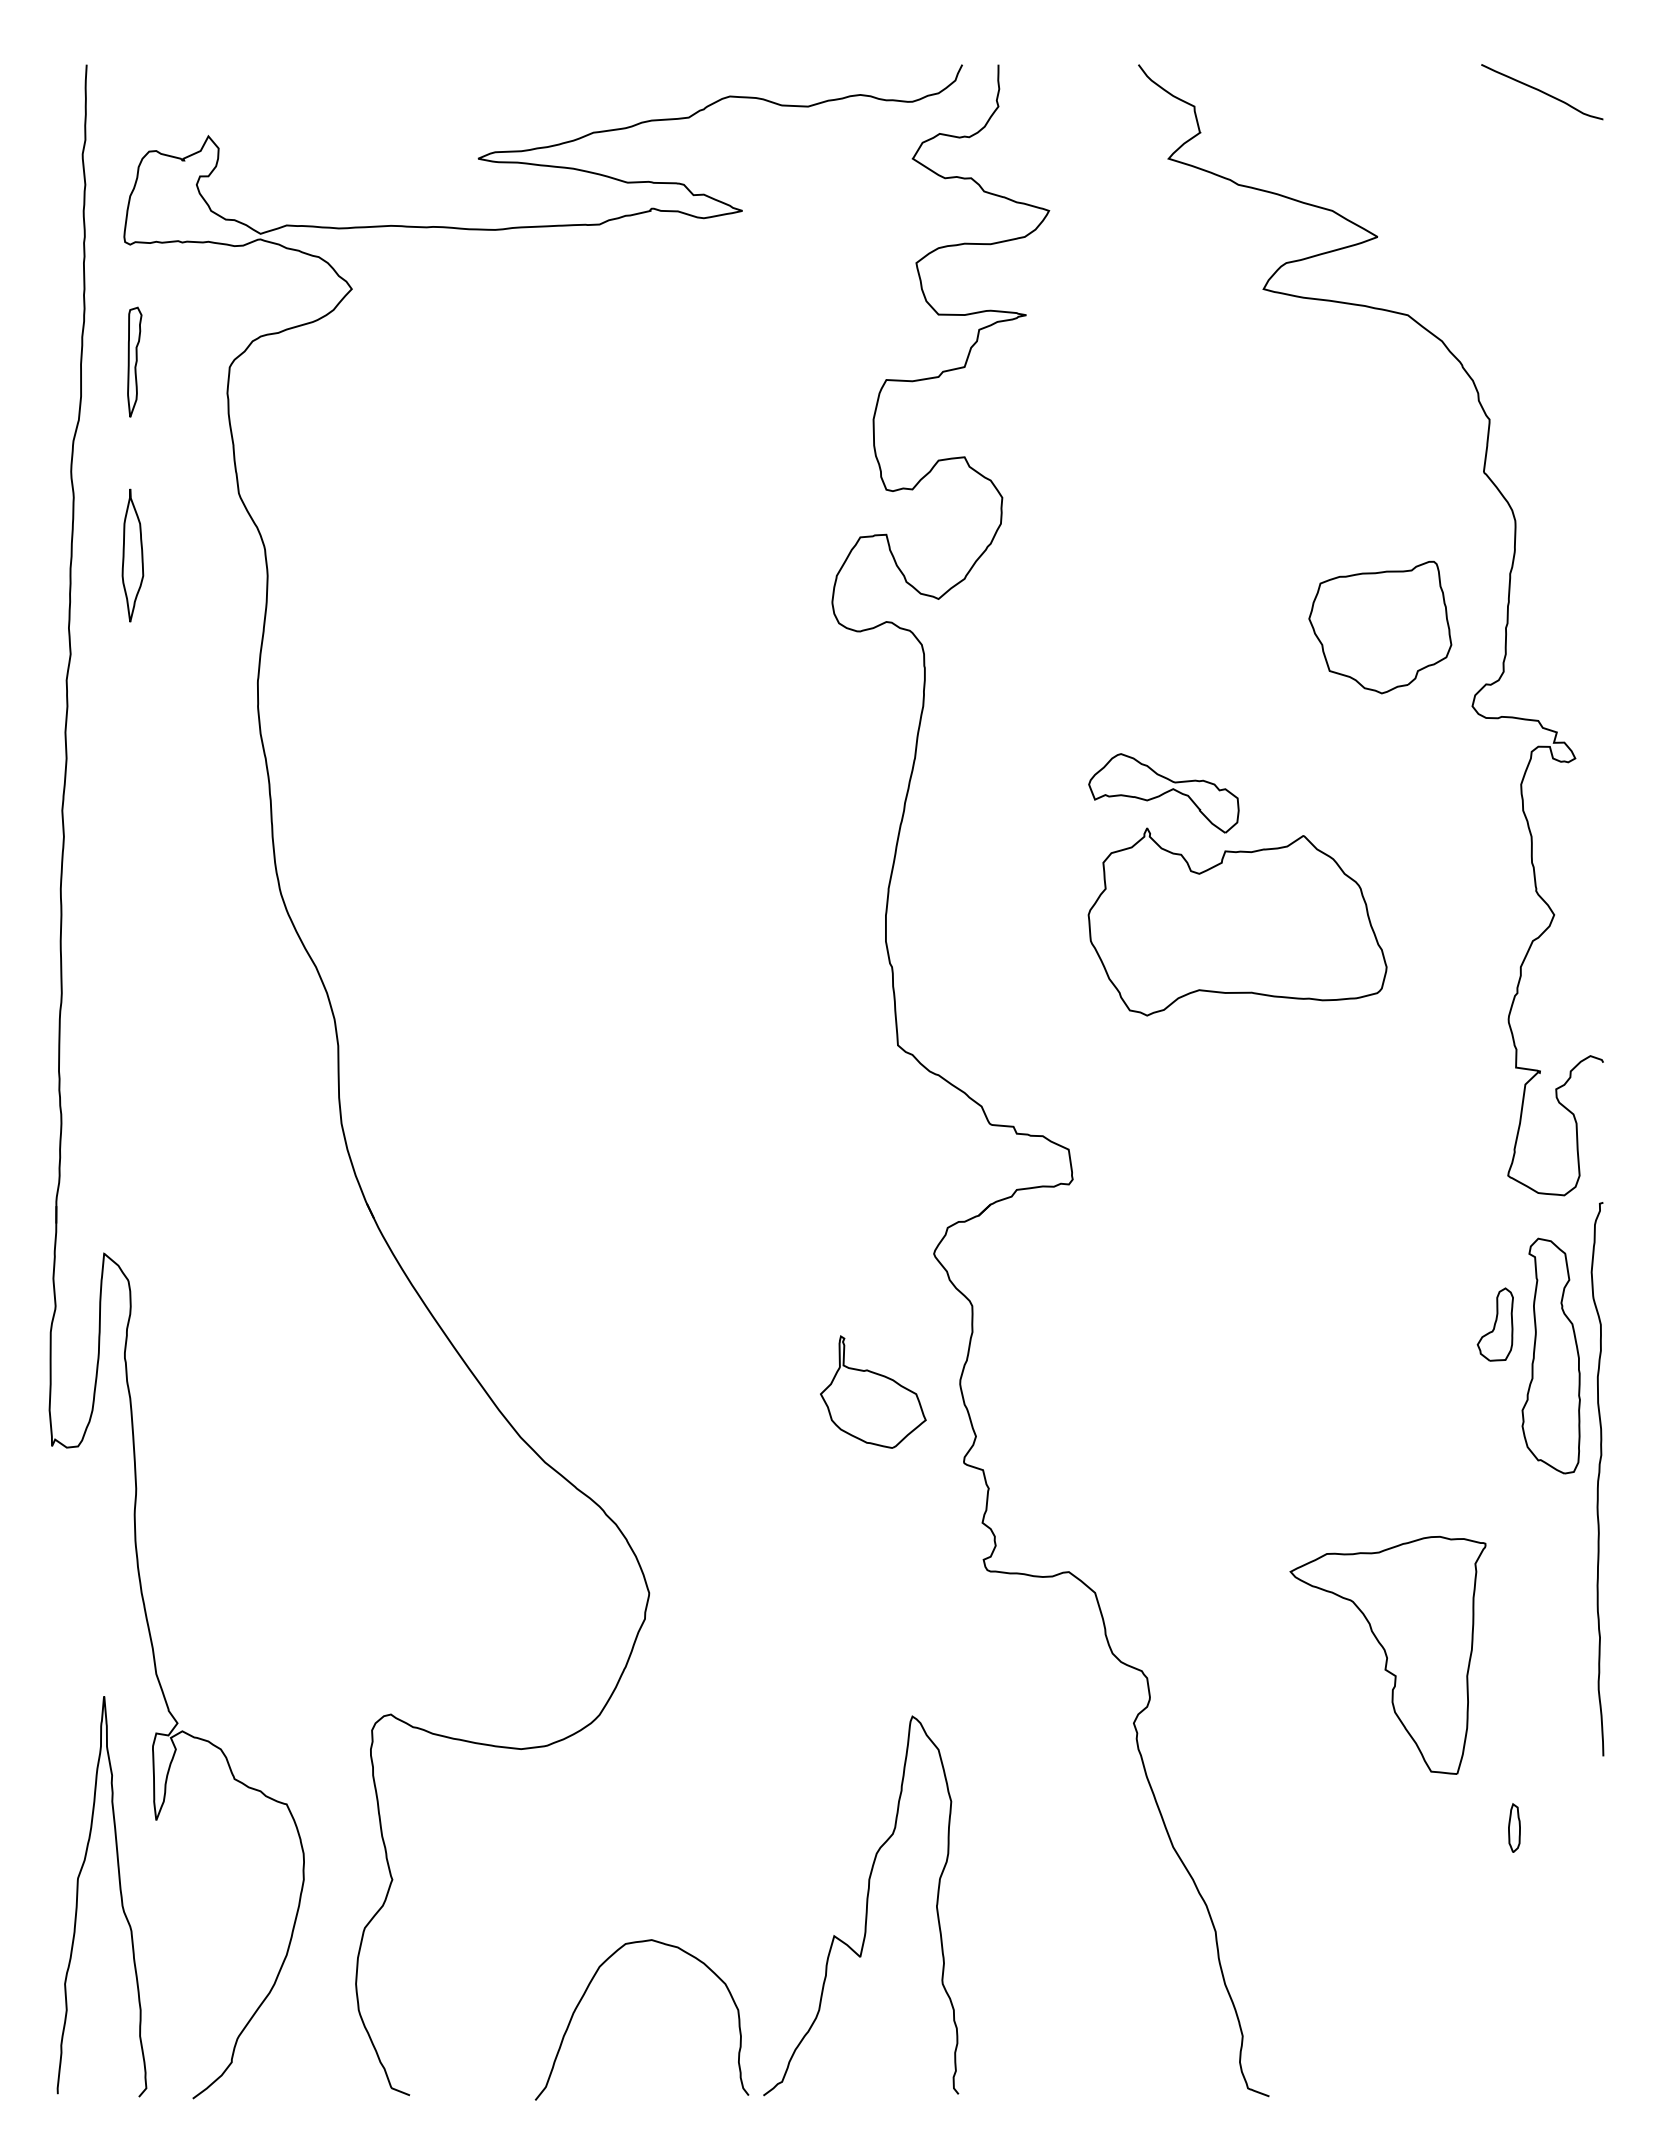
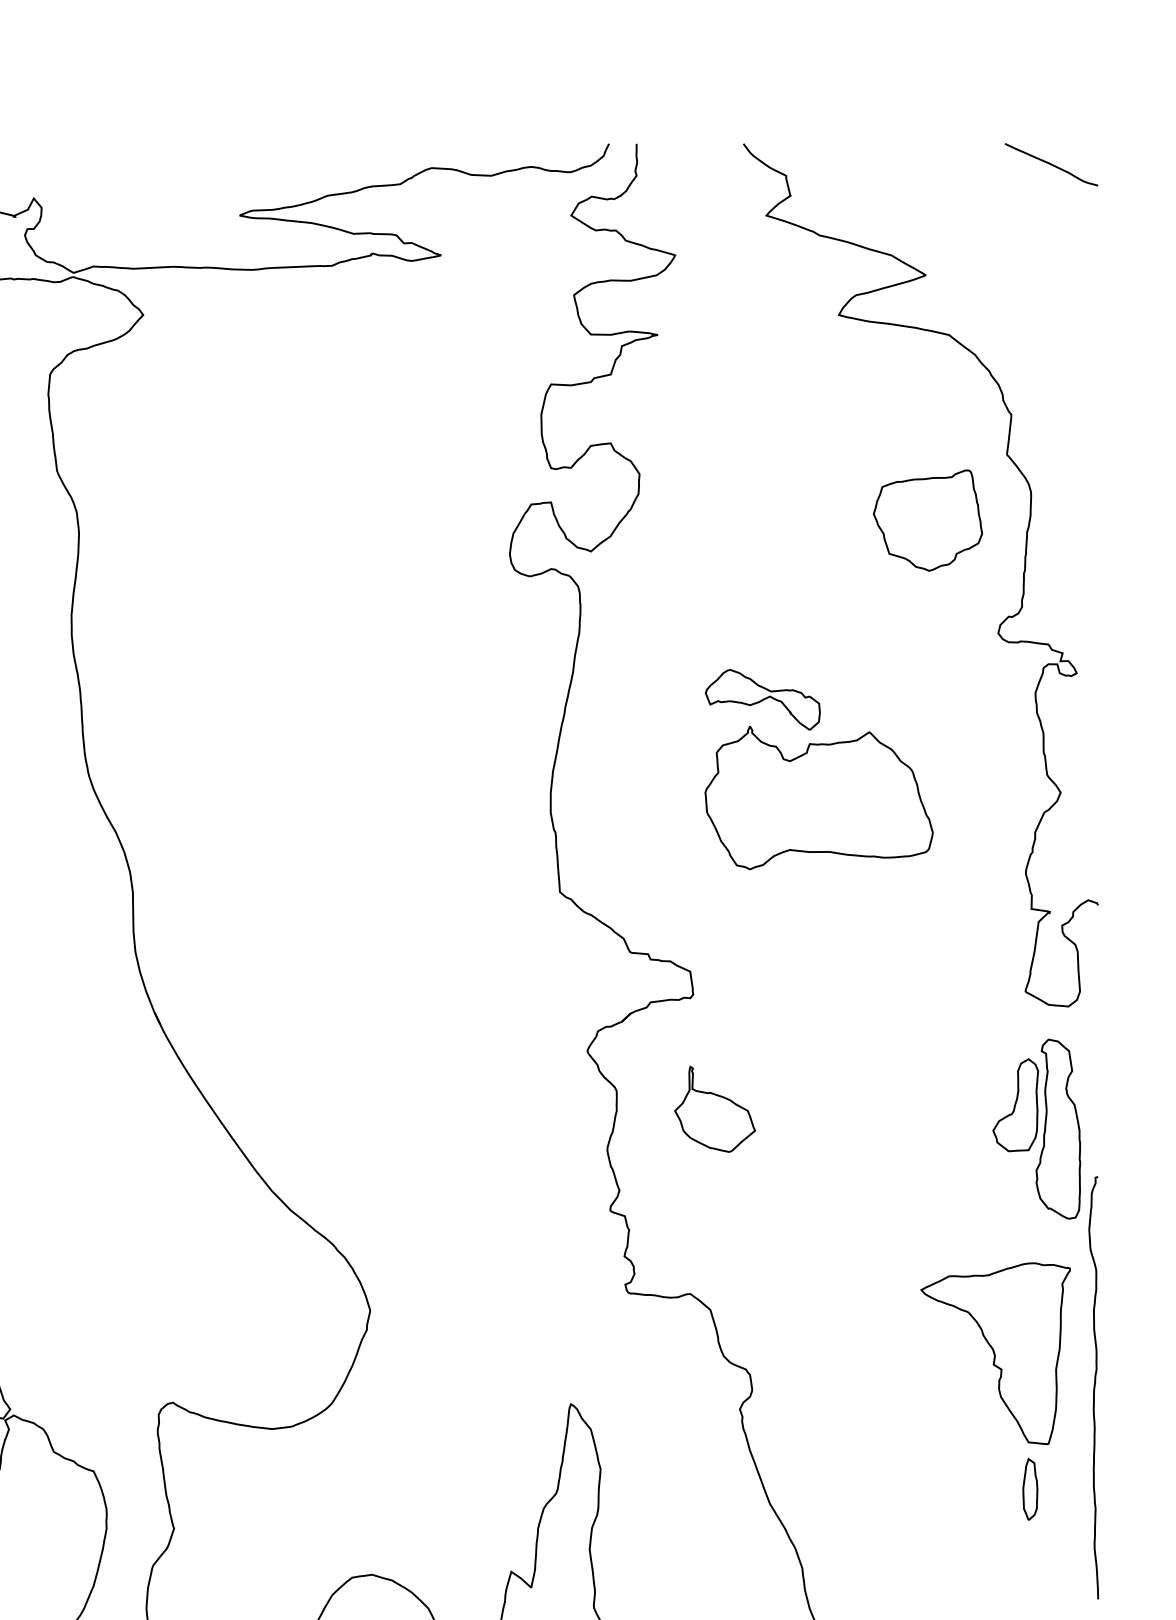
part: (1380, 627) -> (928, 520), moved
part: (1495, 1324) -> (1015, 1105), size x1.67
part: (873, 1391) -> (715, 1108), moved
curve: (1597, 1479) -> (1093, 1388), moved
part: (1387, 1654) -> (995, 1353), moved
part: (1514, 1827) -> (1030, 1488), size x1.67

